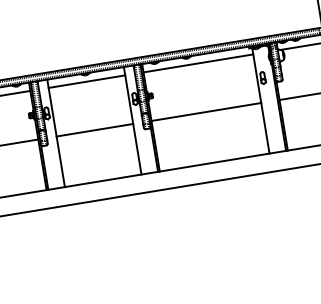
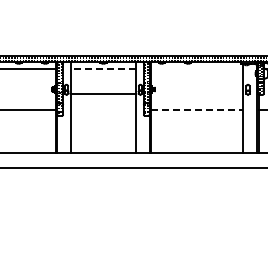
line: (198, 63) -> (197, 69), removed
line: (87, 82) -> (103, 69), solid -> dashed
line: (206, 112) -> (197, 110), solid -> dashed
line: (95, 130) -> (103, 94), moved

